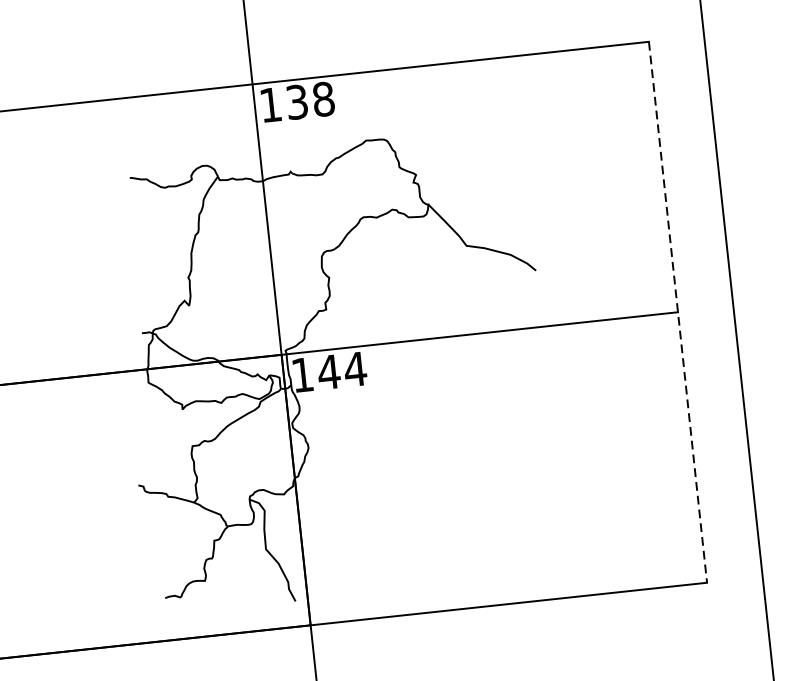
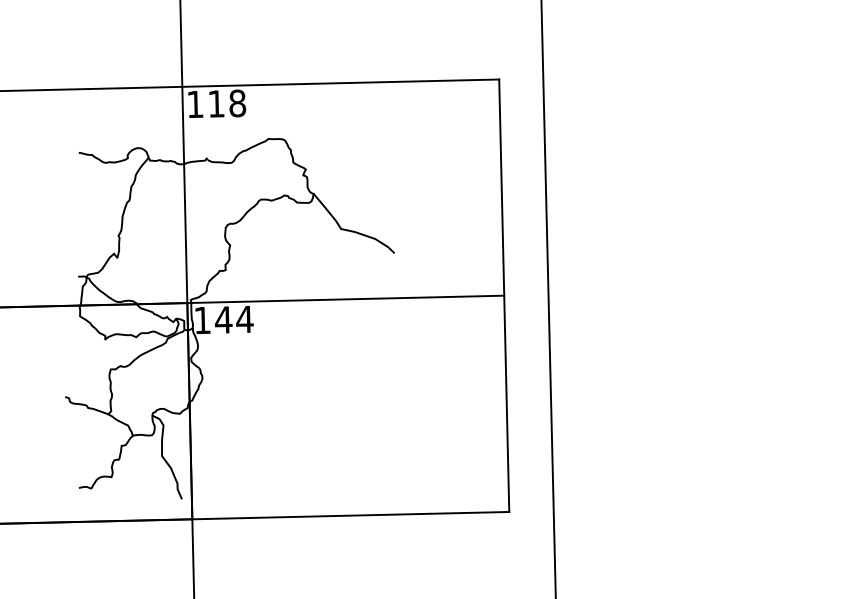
text: (297, 101) -> (216, 103), 138 -> 118
line: (678, 313) -> (504, 296), dashed -> solid

